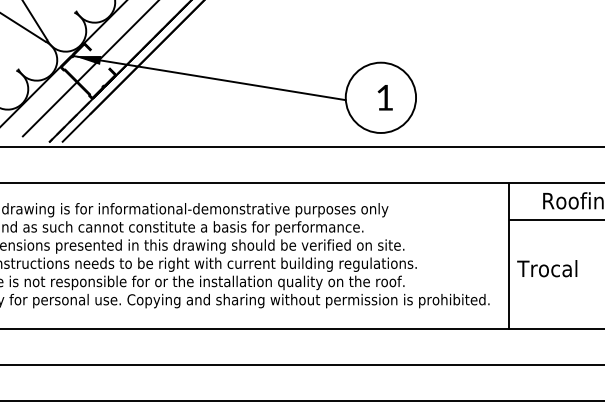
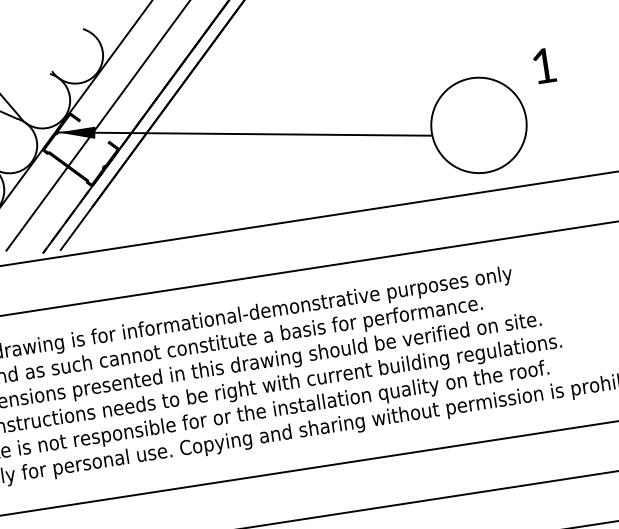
text: (384, 97) -> (543, 65), moved

